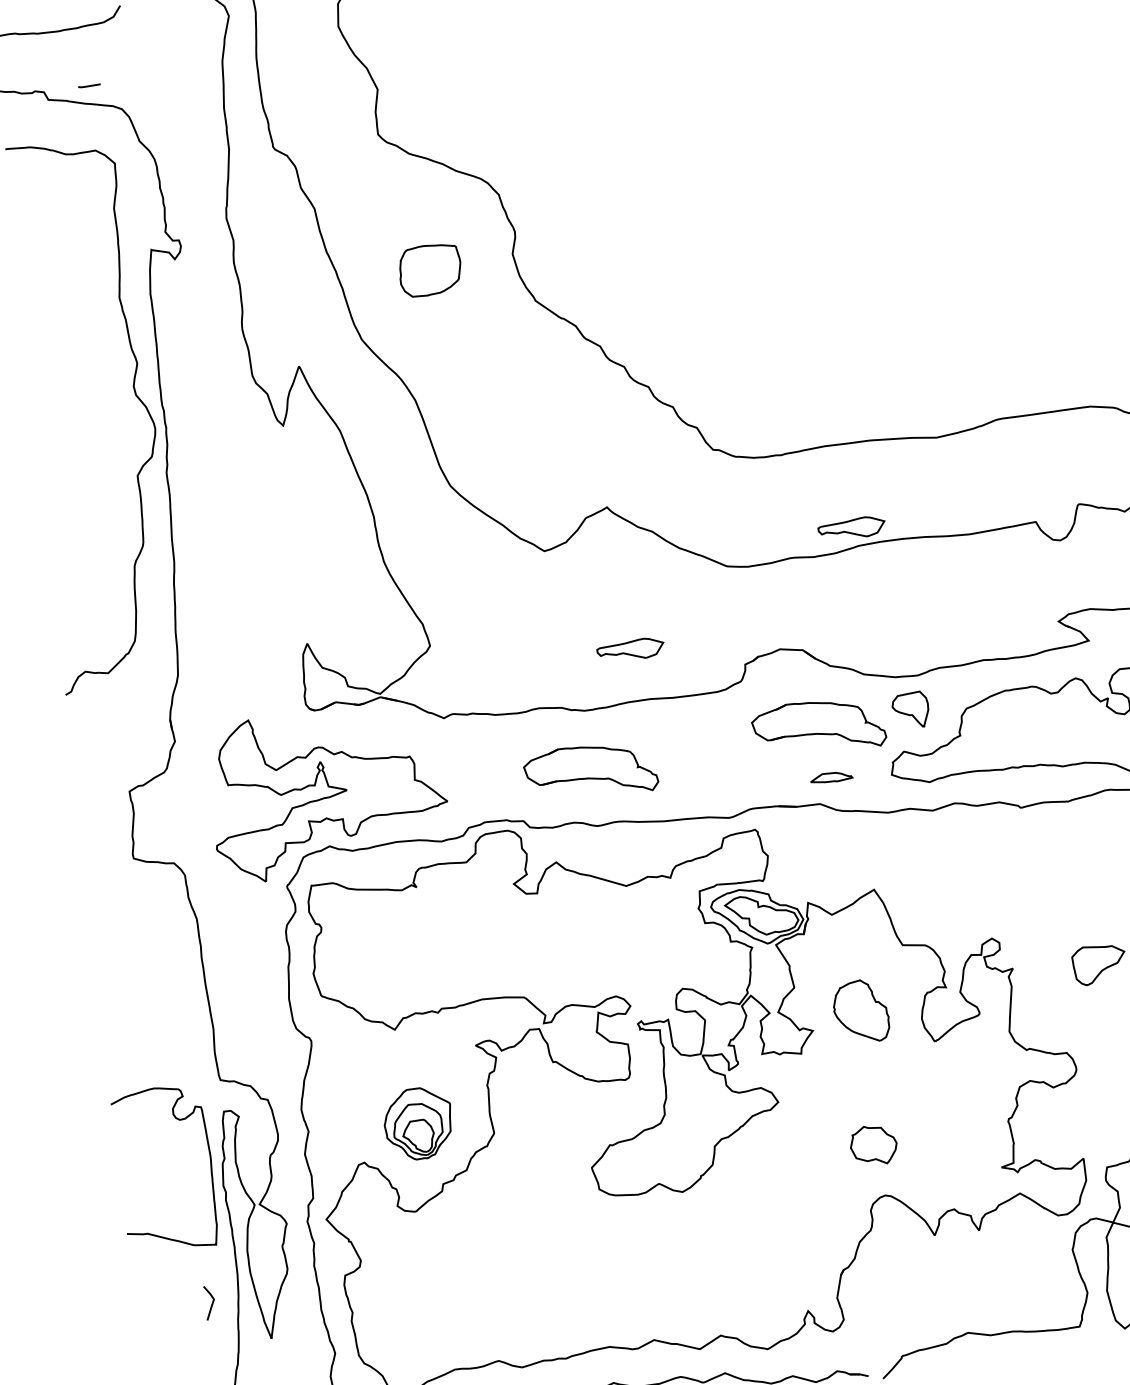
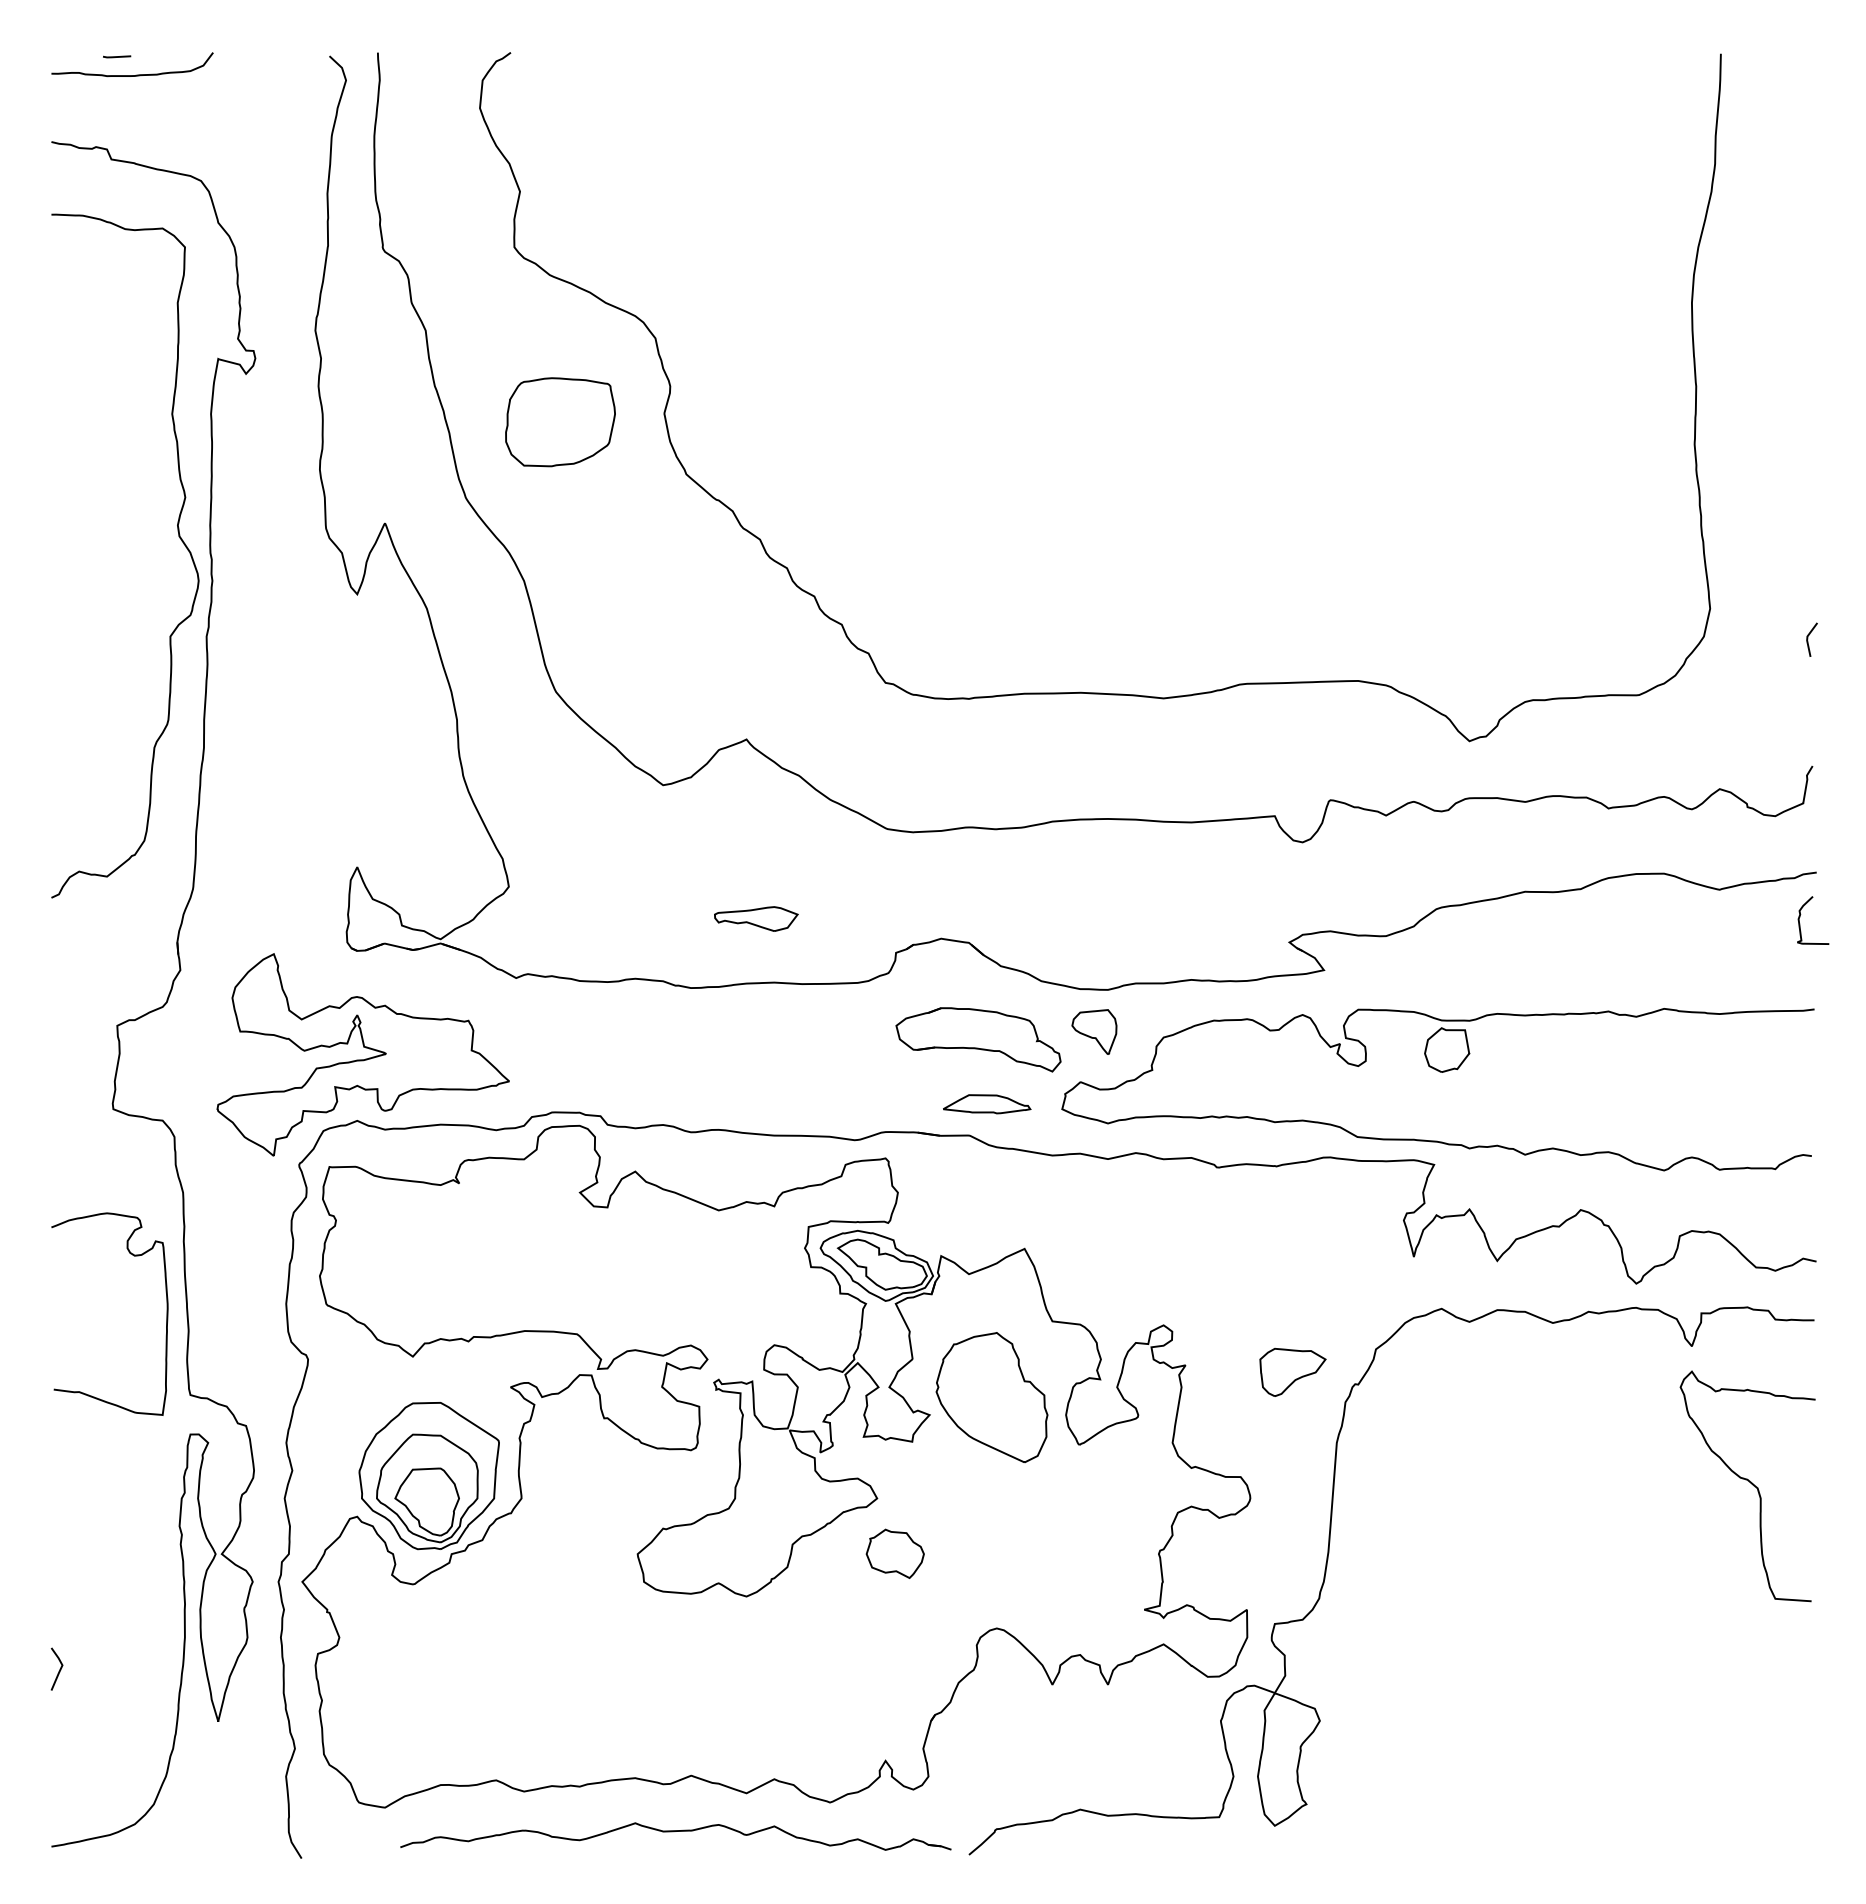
line: (89, 85) -> (117, 56), moved
part: (430, 270) -> (560, 422), size x1.43
part: (851, 527) -> (1046, 798), removed
part: (590, 771) -> (690, 1063), removed
part: (831, 777) -> (987, 1104), size x1.67
part: (860, 1011) -> (991, 1397), size x1.67
part: (417, 1124) -> (428, 1476), size x1.67
part: (873, 1145) -> (894, 1553), moved
curve: (210, 1163) -> (166, 1313), moved
line: (212, 1302) -> (59, 1669), moved

